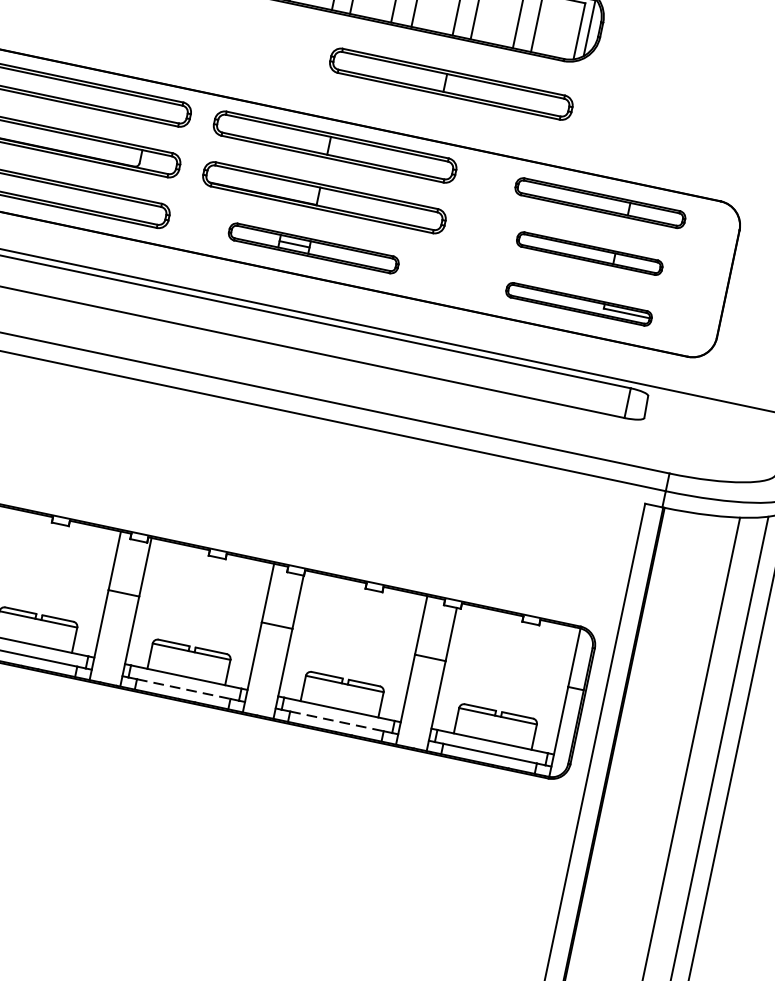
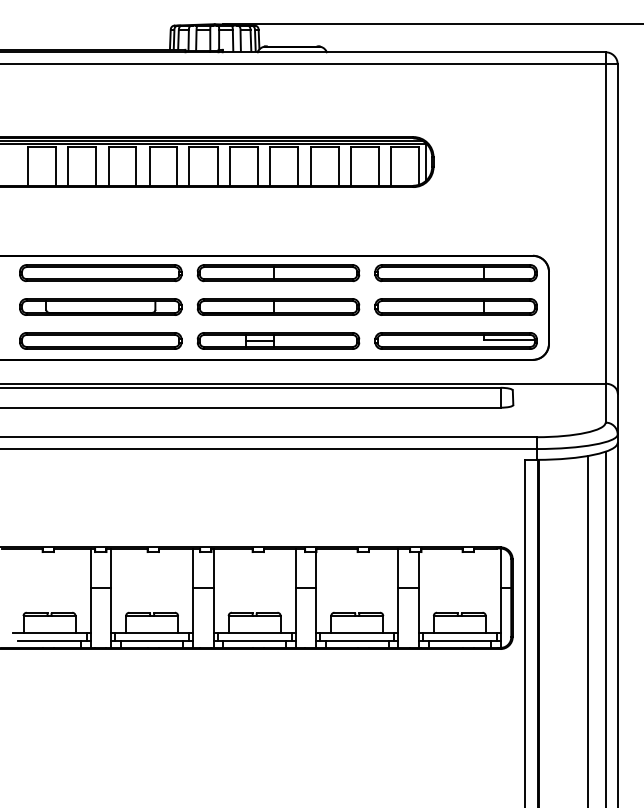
part: (451, 84) -> (344, 217), removed
part: (599, 203) -> (455, 273), size x1.43
part: (313, 247) -> (278, 340), size x1.43
part: (589, 252) -> (455, 306), size x1.67
part: (578, 303) -> (455, 340), size x1.67
line: (184, 690) -> (255, 641), dashed -> solid
line: (337, 722) -> (357, 641), dashed -> solid

